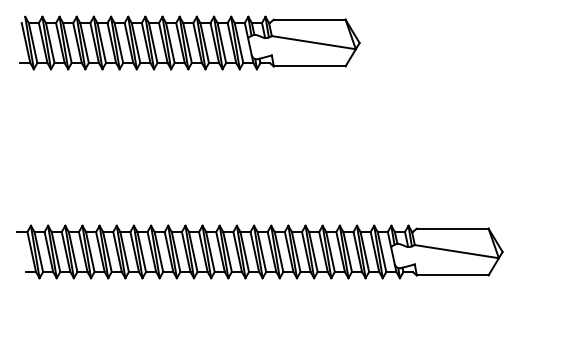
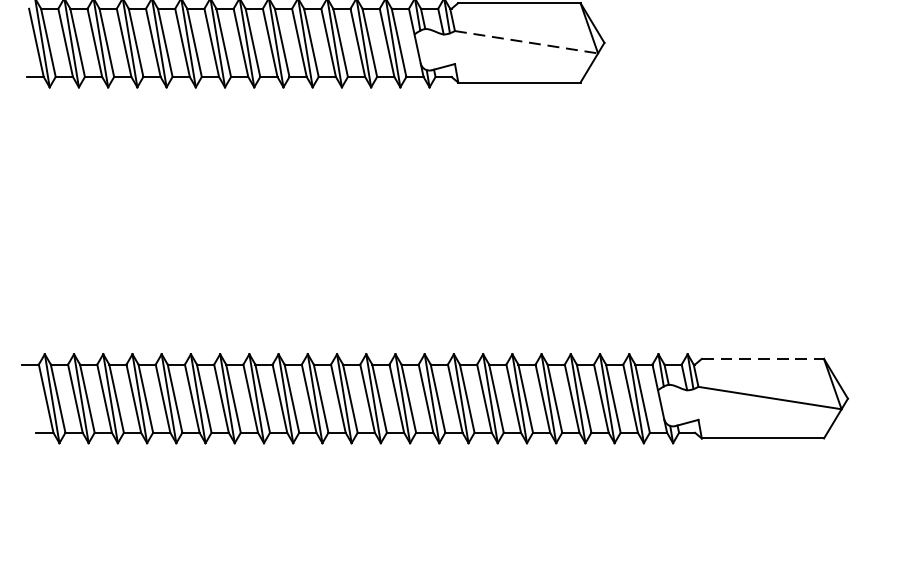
line: (313, 42) -> (525, 41), solid -> dashed
line: (452, 228) -> (762, 358), solid -> dashed

